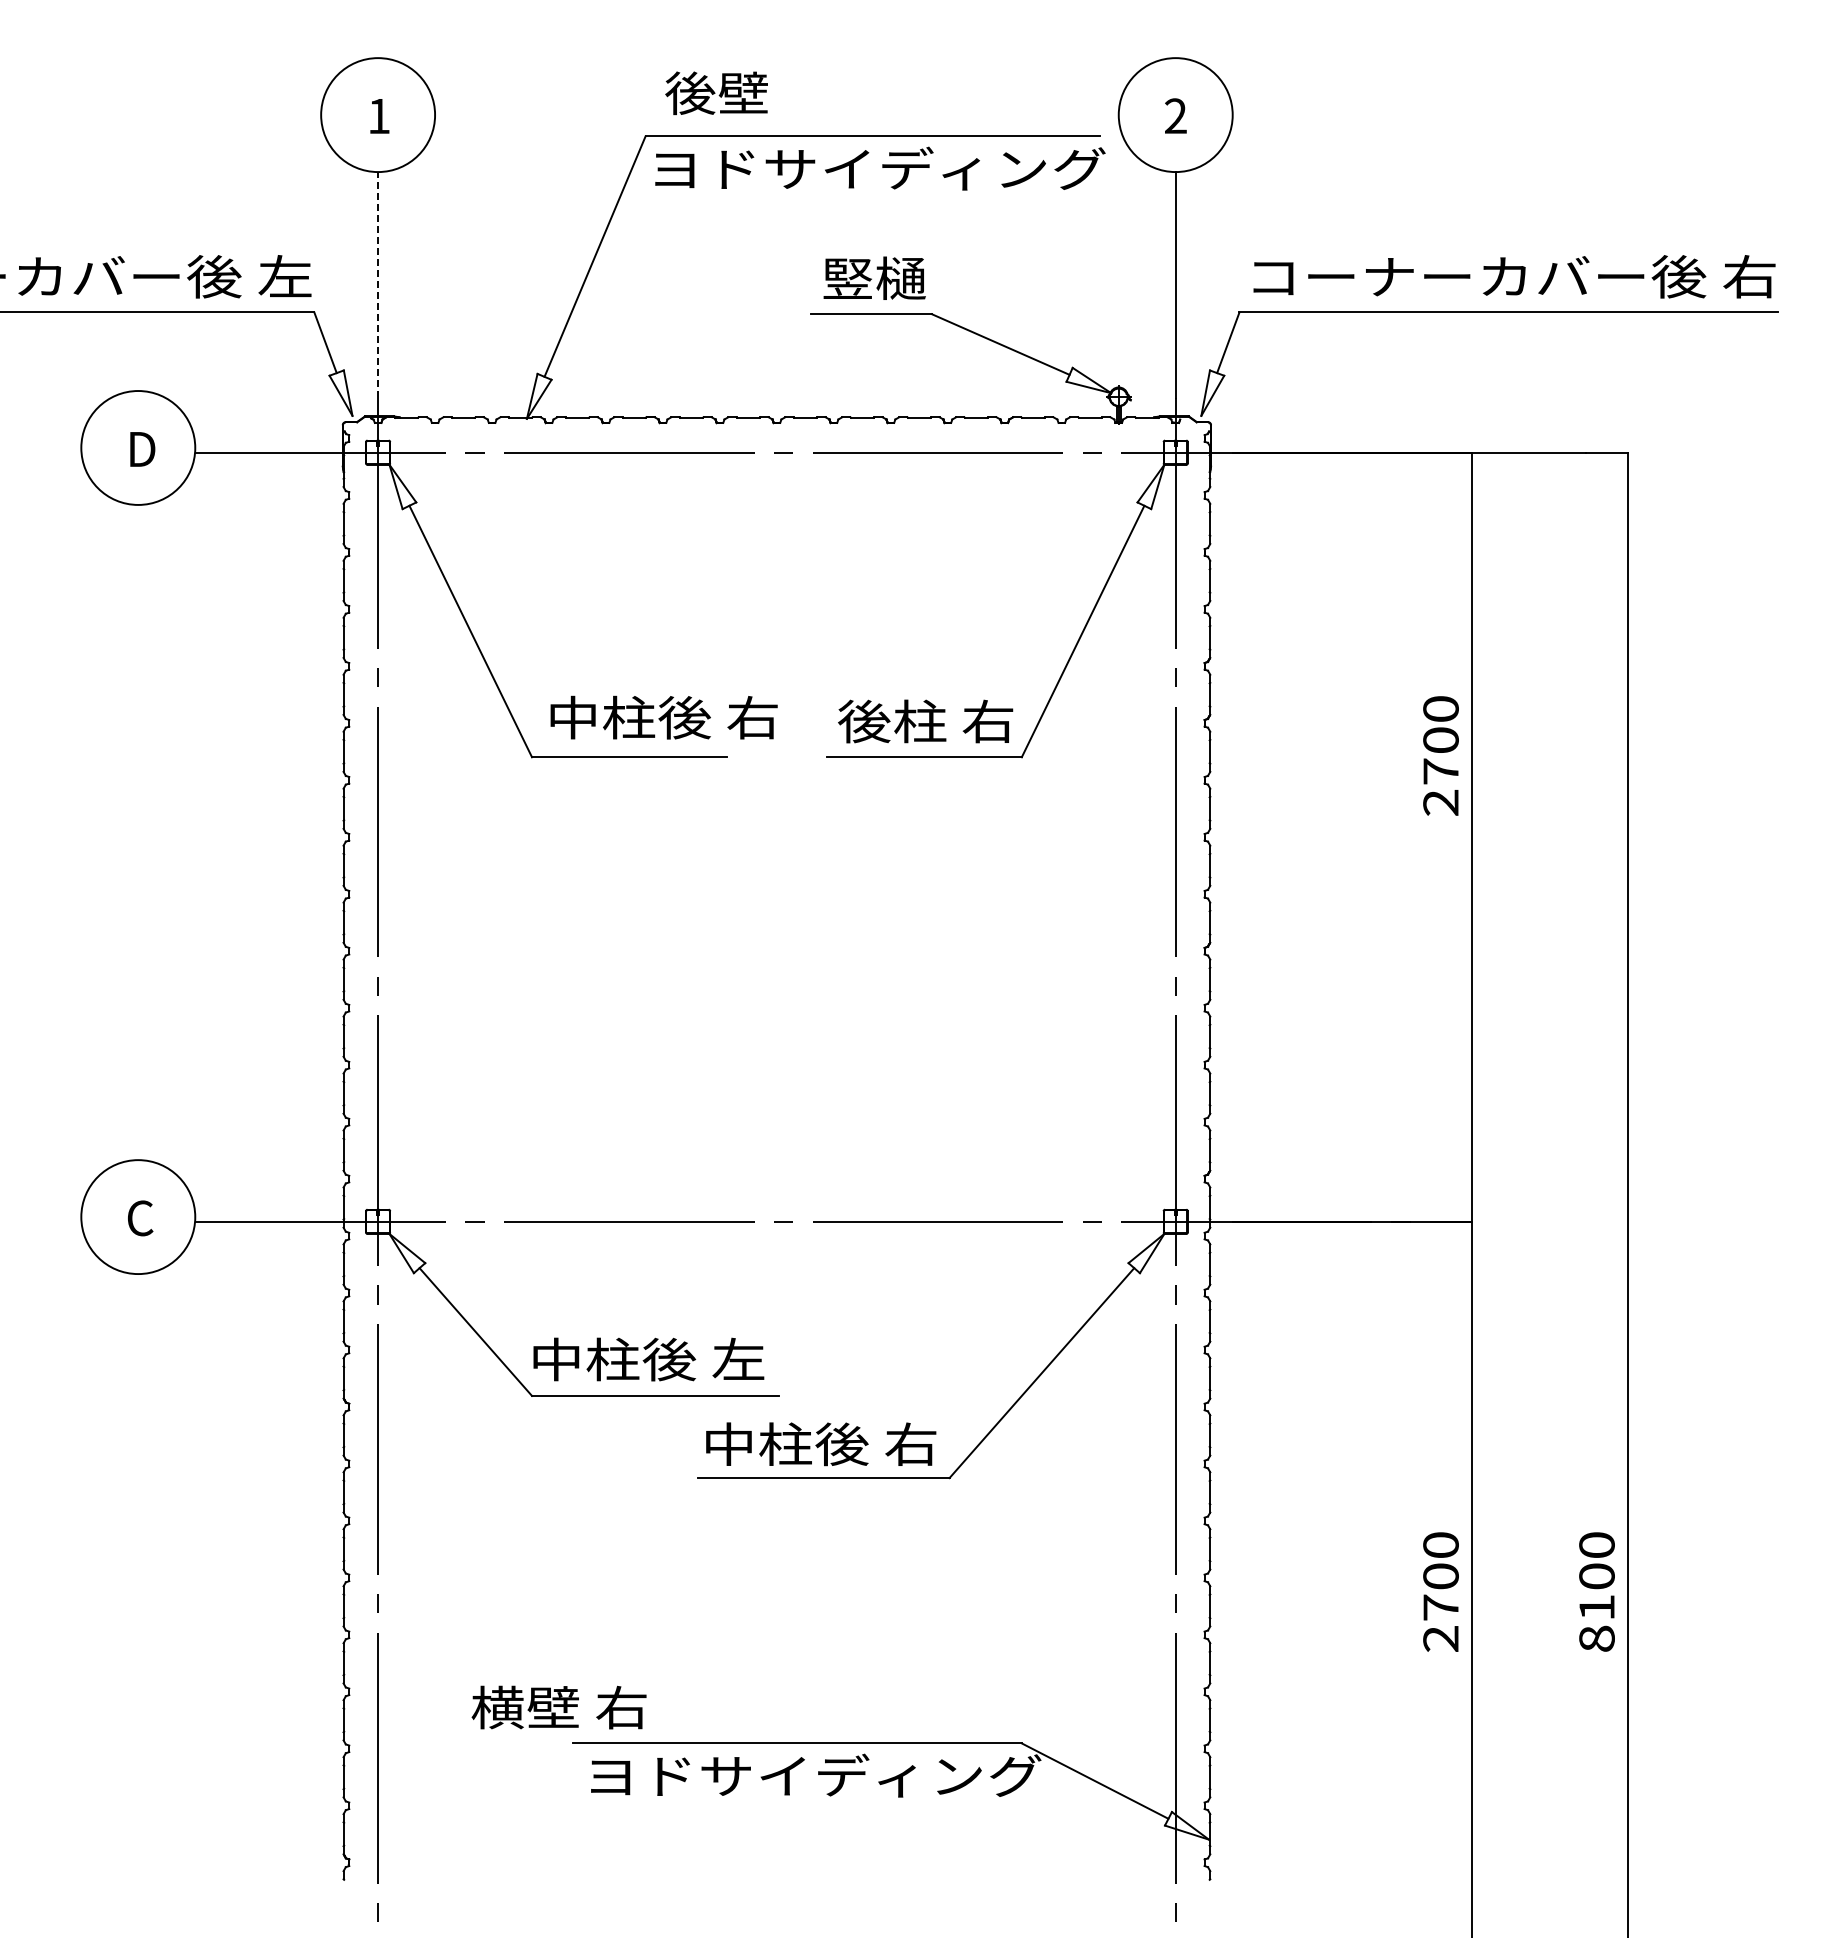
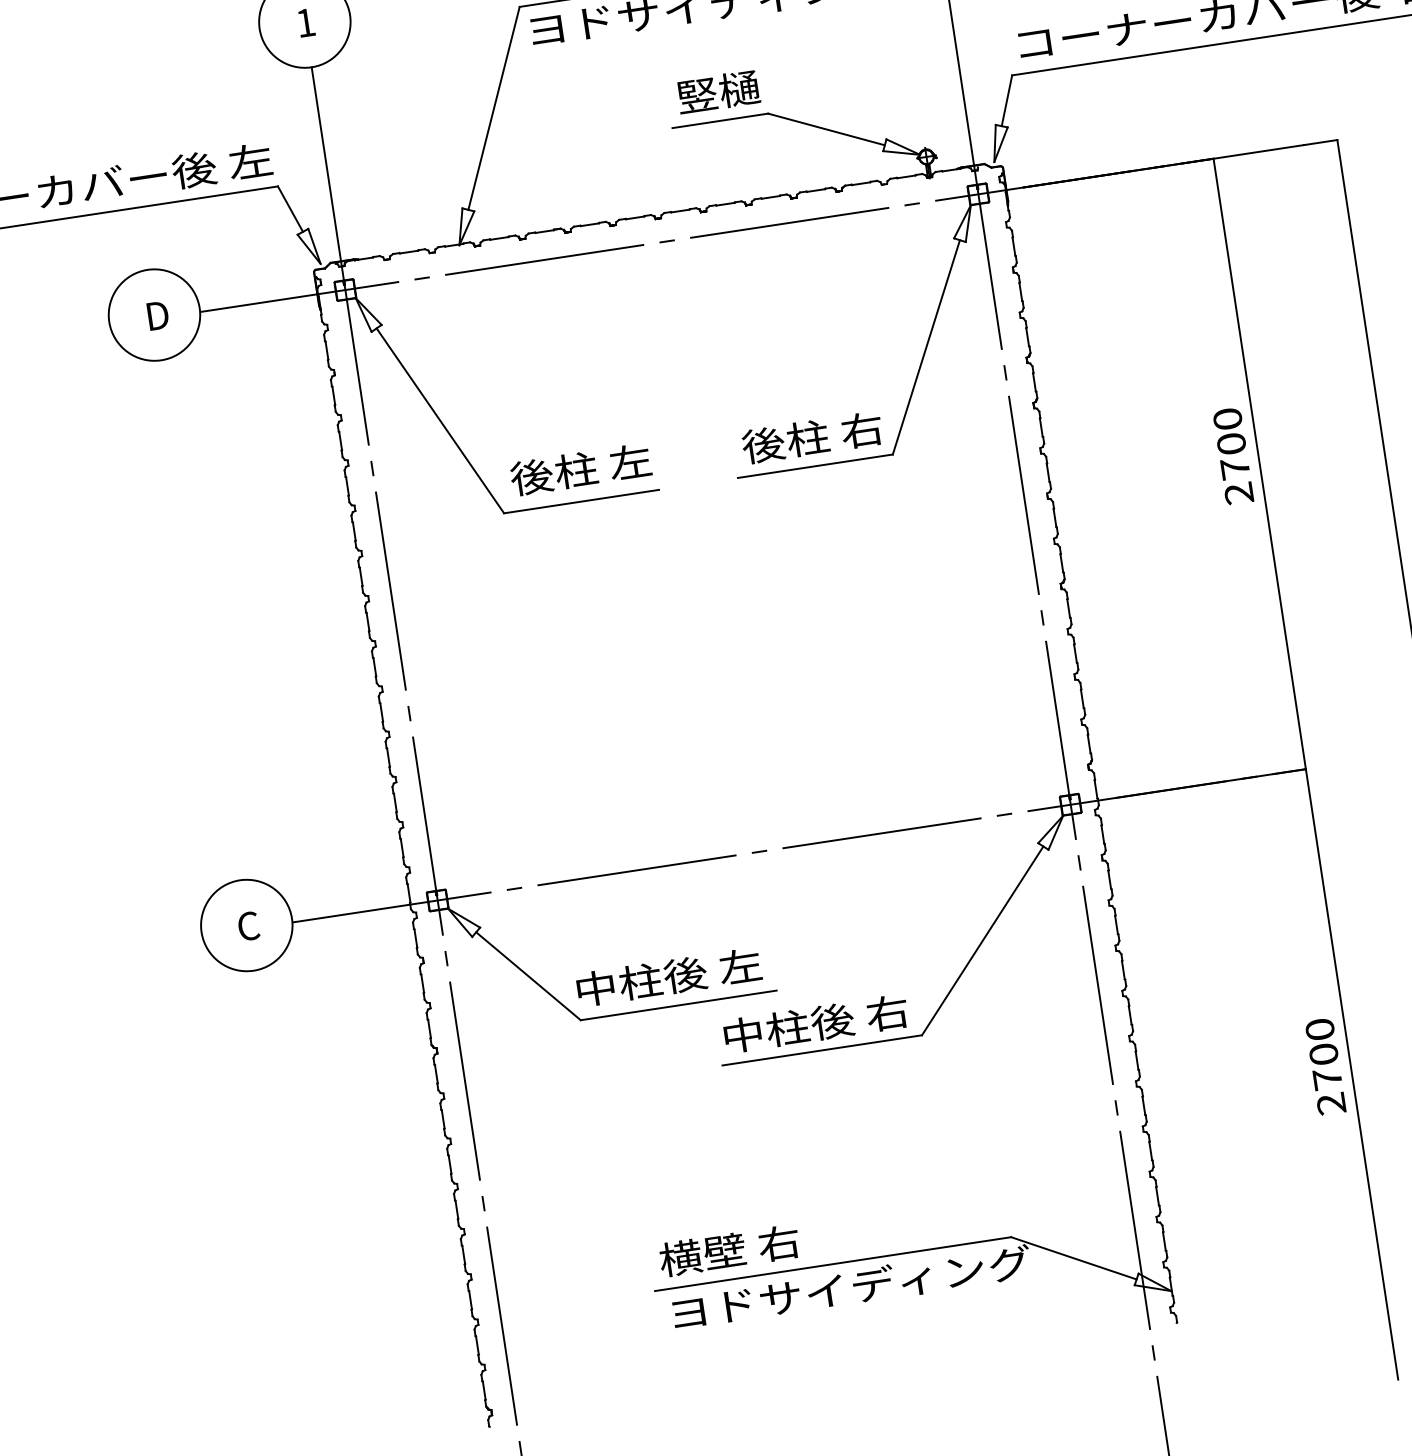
line: (378, 284) -> (325, 156), dashed -> solid
text: (661, 717) -> (602, 466), 中柱後 右 -> 後柱 左
text: (1440, 755) -> (1232, 456), moved
text: (558, 1707) -> (728, 1250), moved

